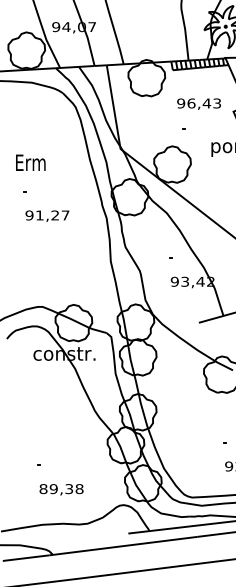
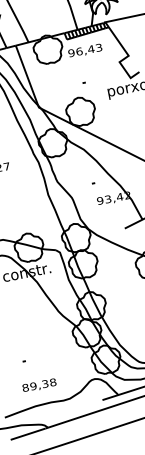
text: (198, 103) -> (84, 50), moved
text: (61, 489) -> (39, 385), moved

